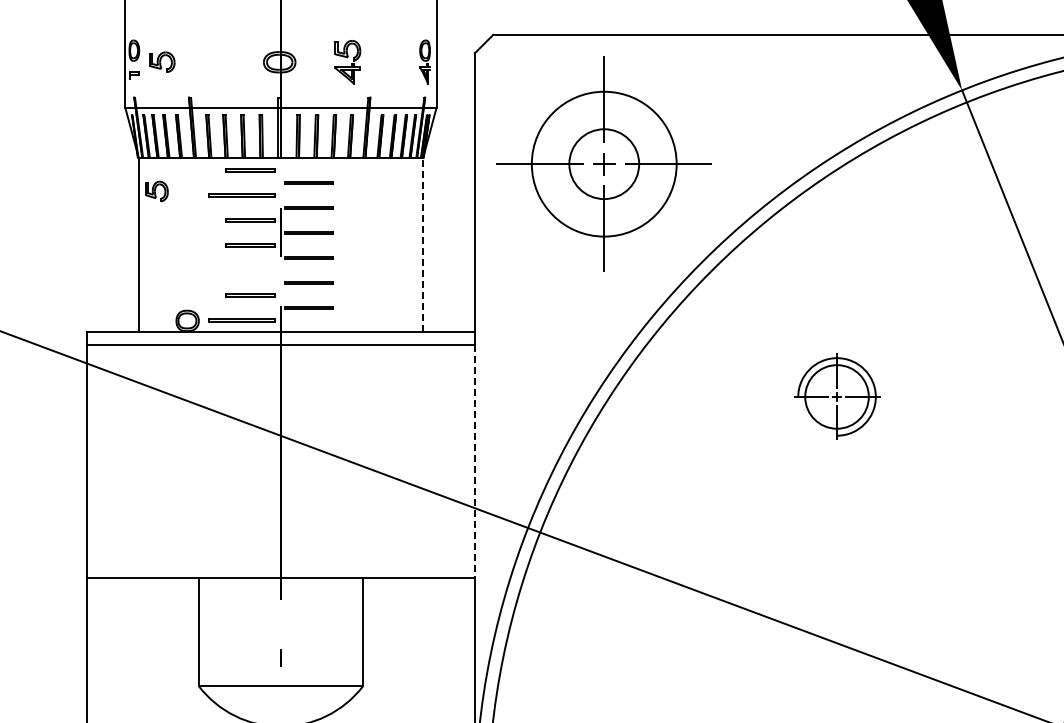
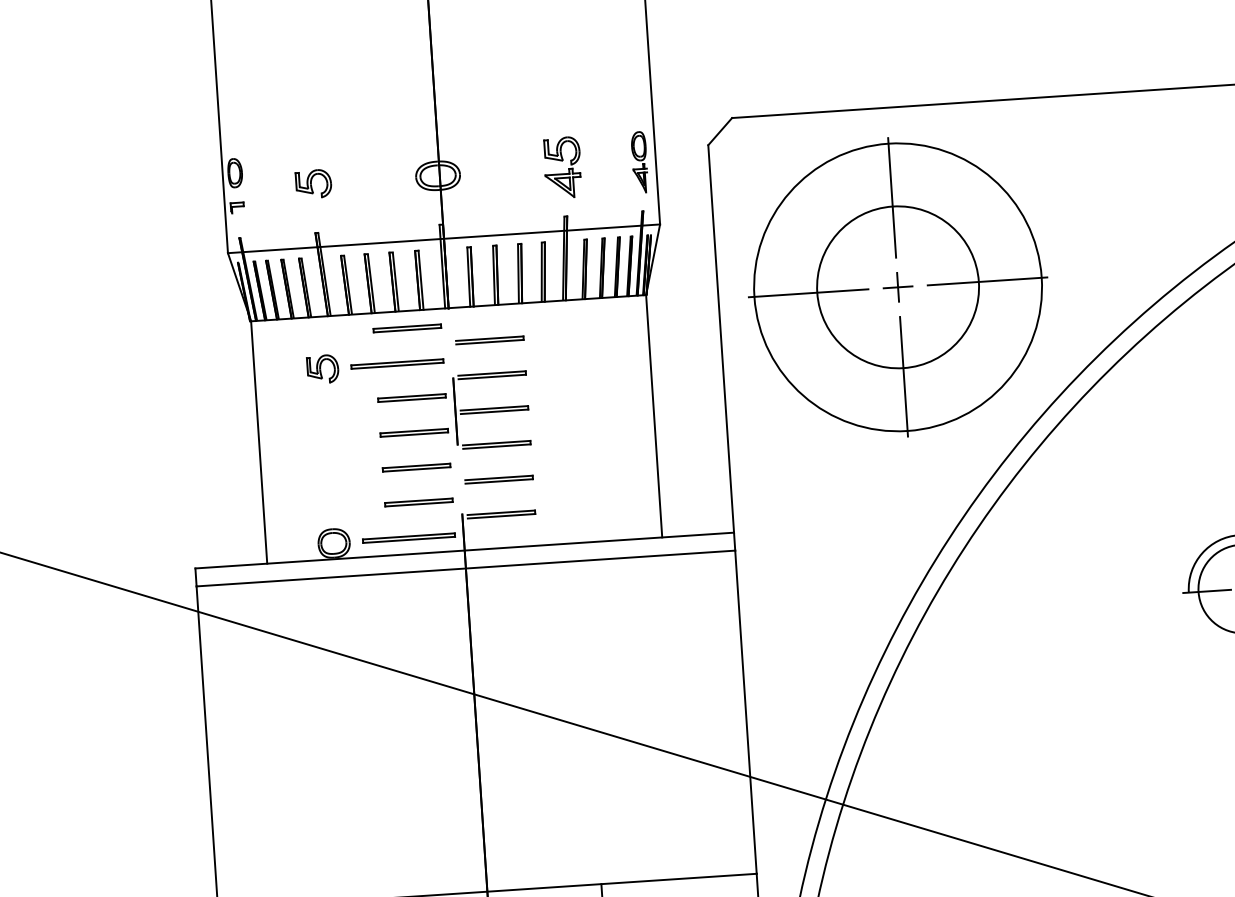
part: (162, 61) -> (314, 182), moved
part: (347, 62) -> (562, 167), moved
circle: (603, 163) -> (896, 286), size x1.43
circle: (604, 163) -> (898, 286), size x1.67
part: (156, 190) -> (322, 367), moved
line: (423, 244) -> (654, 415), dashed -> solid
line: (250, 269) -> (416, 466), added
line: (474, 462) -> (745, 713), dashed -> solid

